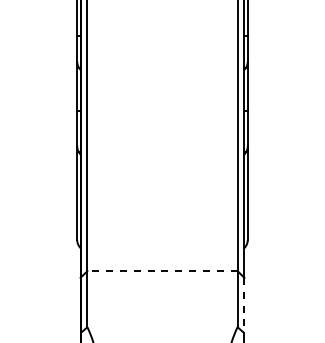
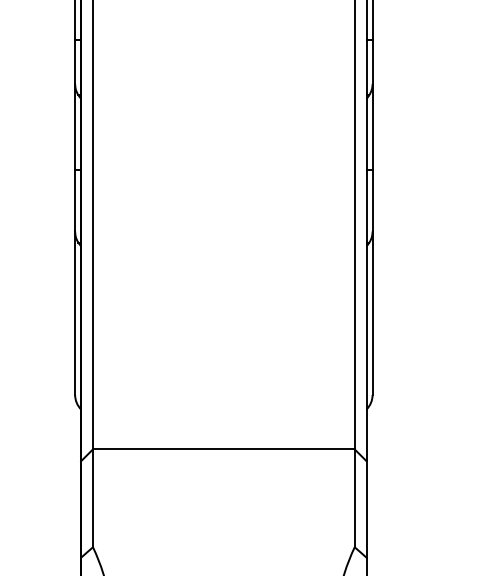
line: (162, 271) -> (223, 450), dashed -> solid
line: (244, 305) -> (366, 509), dashed -> solid

